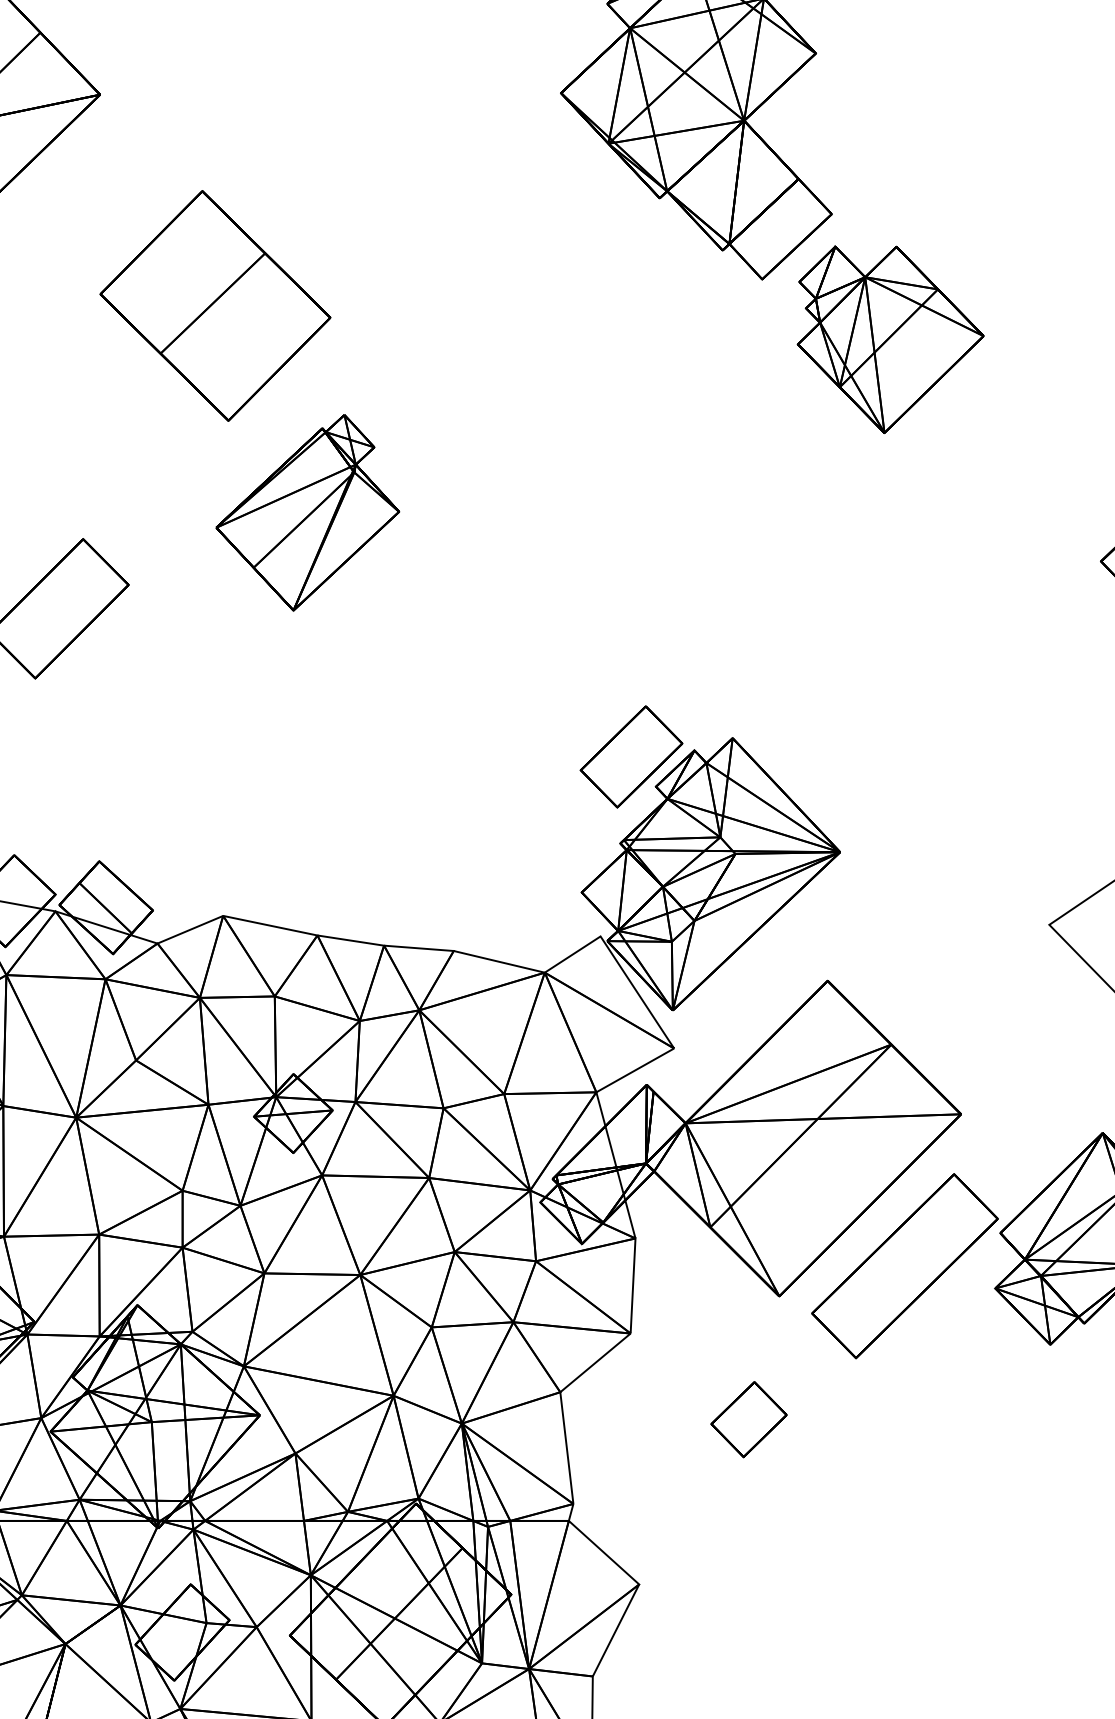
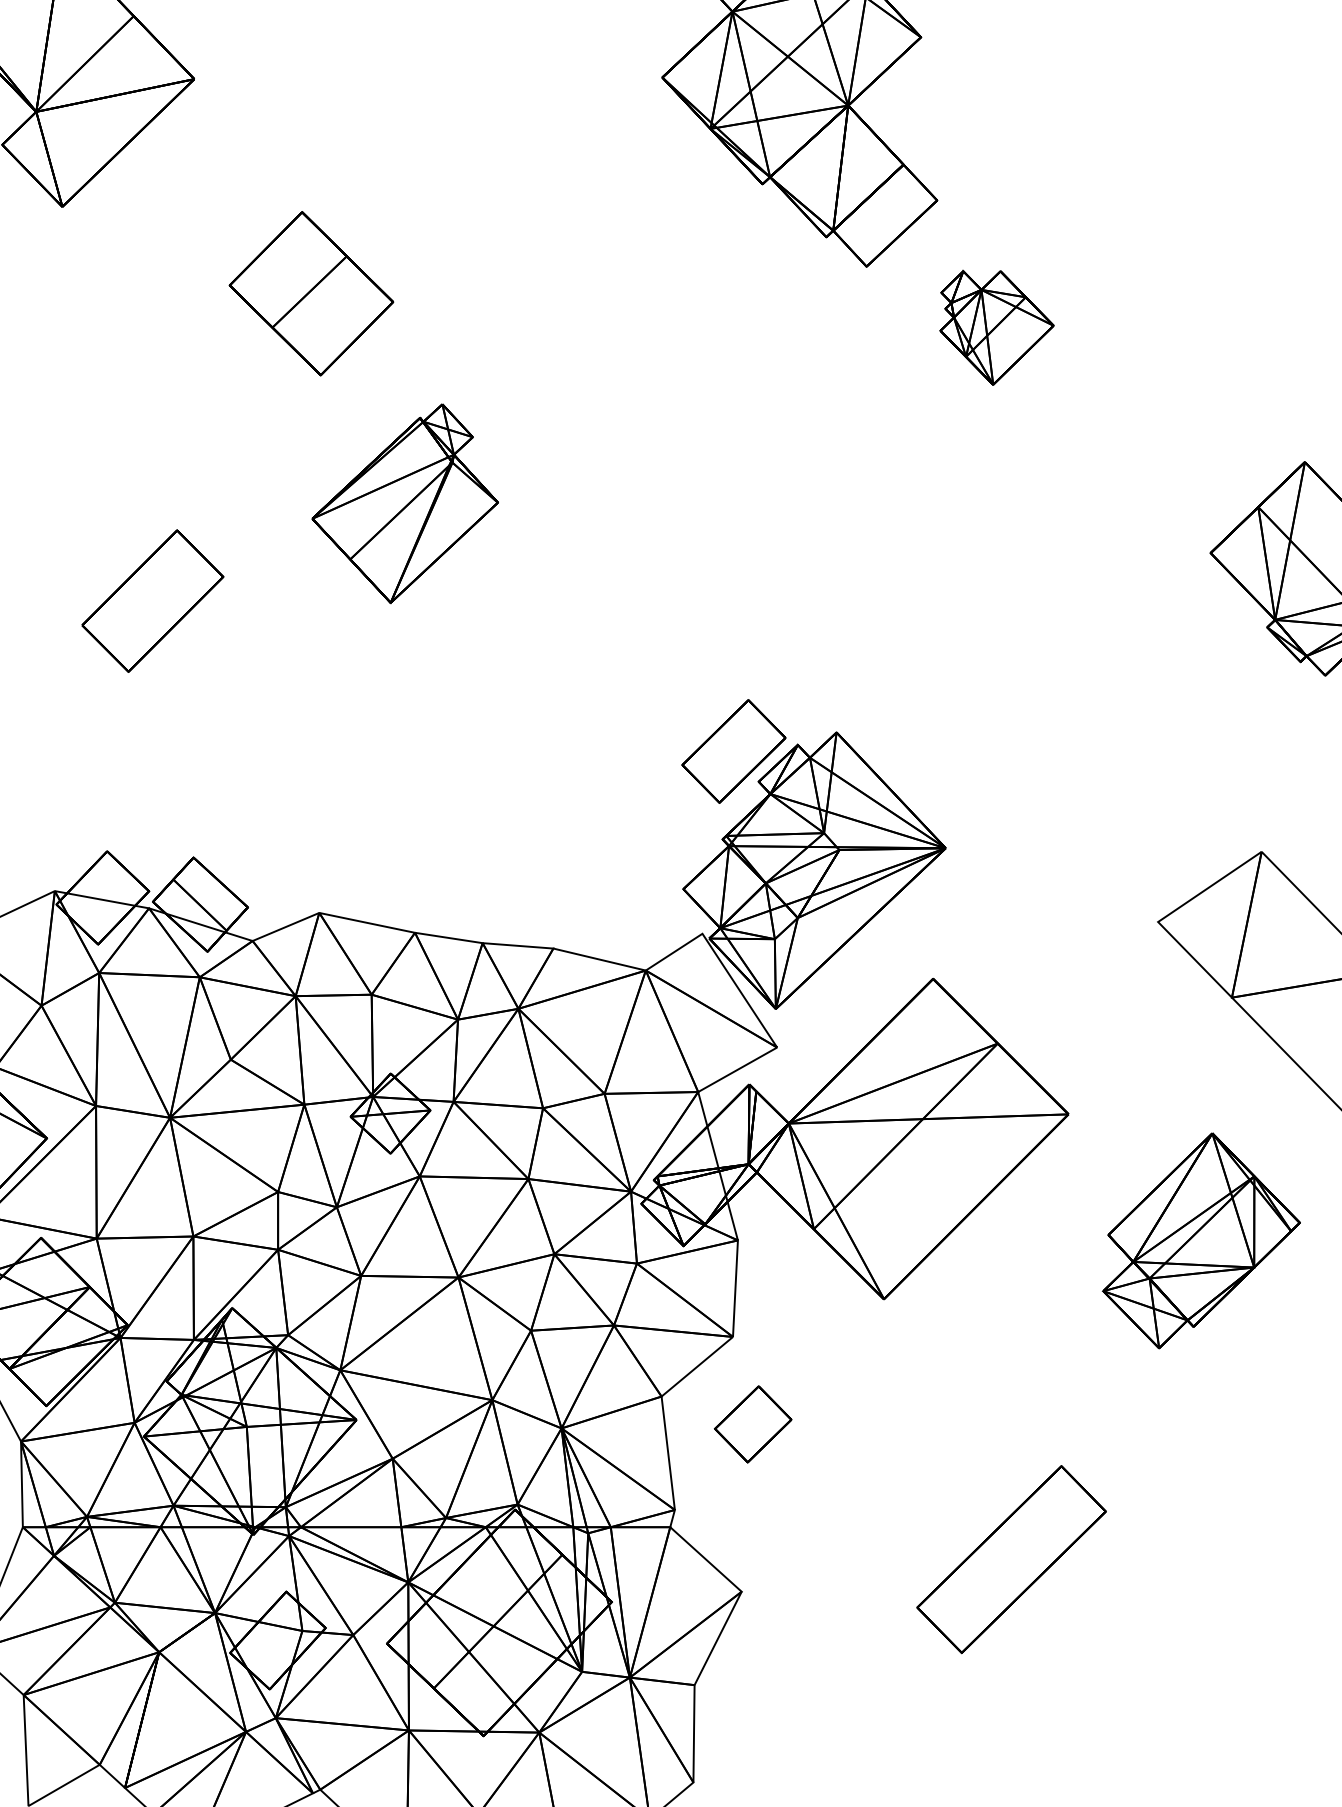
part: (215, 305) -> (311, 293), size x0.7
part: (890, 339) -> (996, 327), size x0.6
part: (904, 1266) -> (1011, 1559), moved
part: (749, 1419) -> (753, 1424), moved

